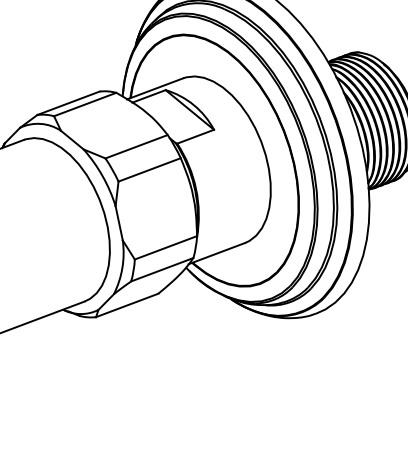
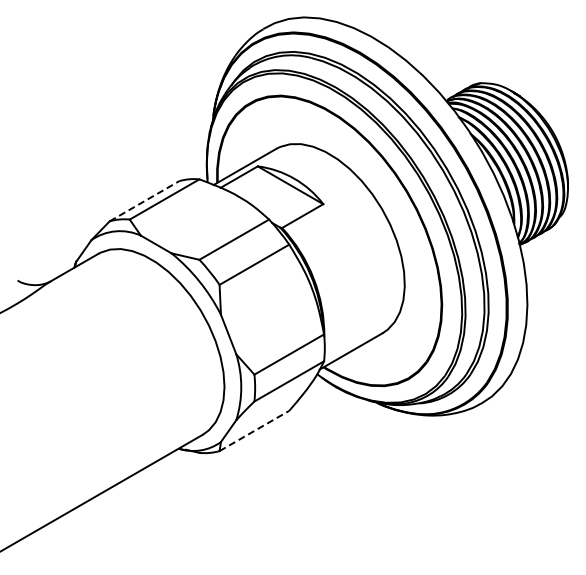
line: (68, 103) -> (144, 201), solid -> dashed
line: (127, 305) -> (254, 430), solid -> dashed

